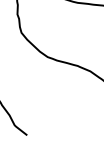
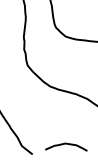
curve: (66, 123) -> (66, 144), added

